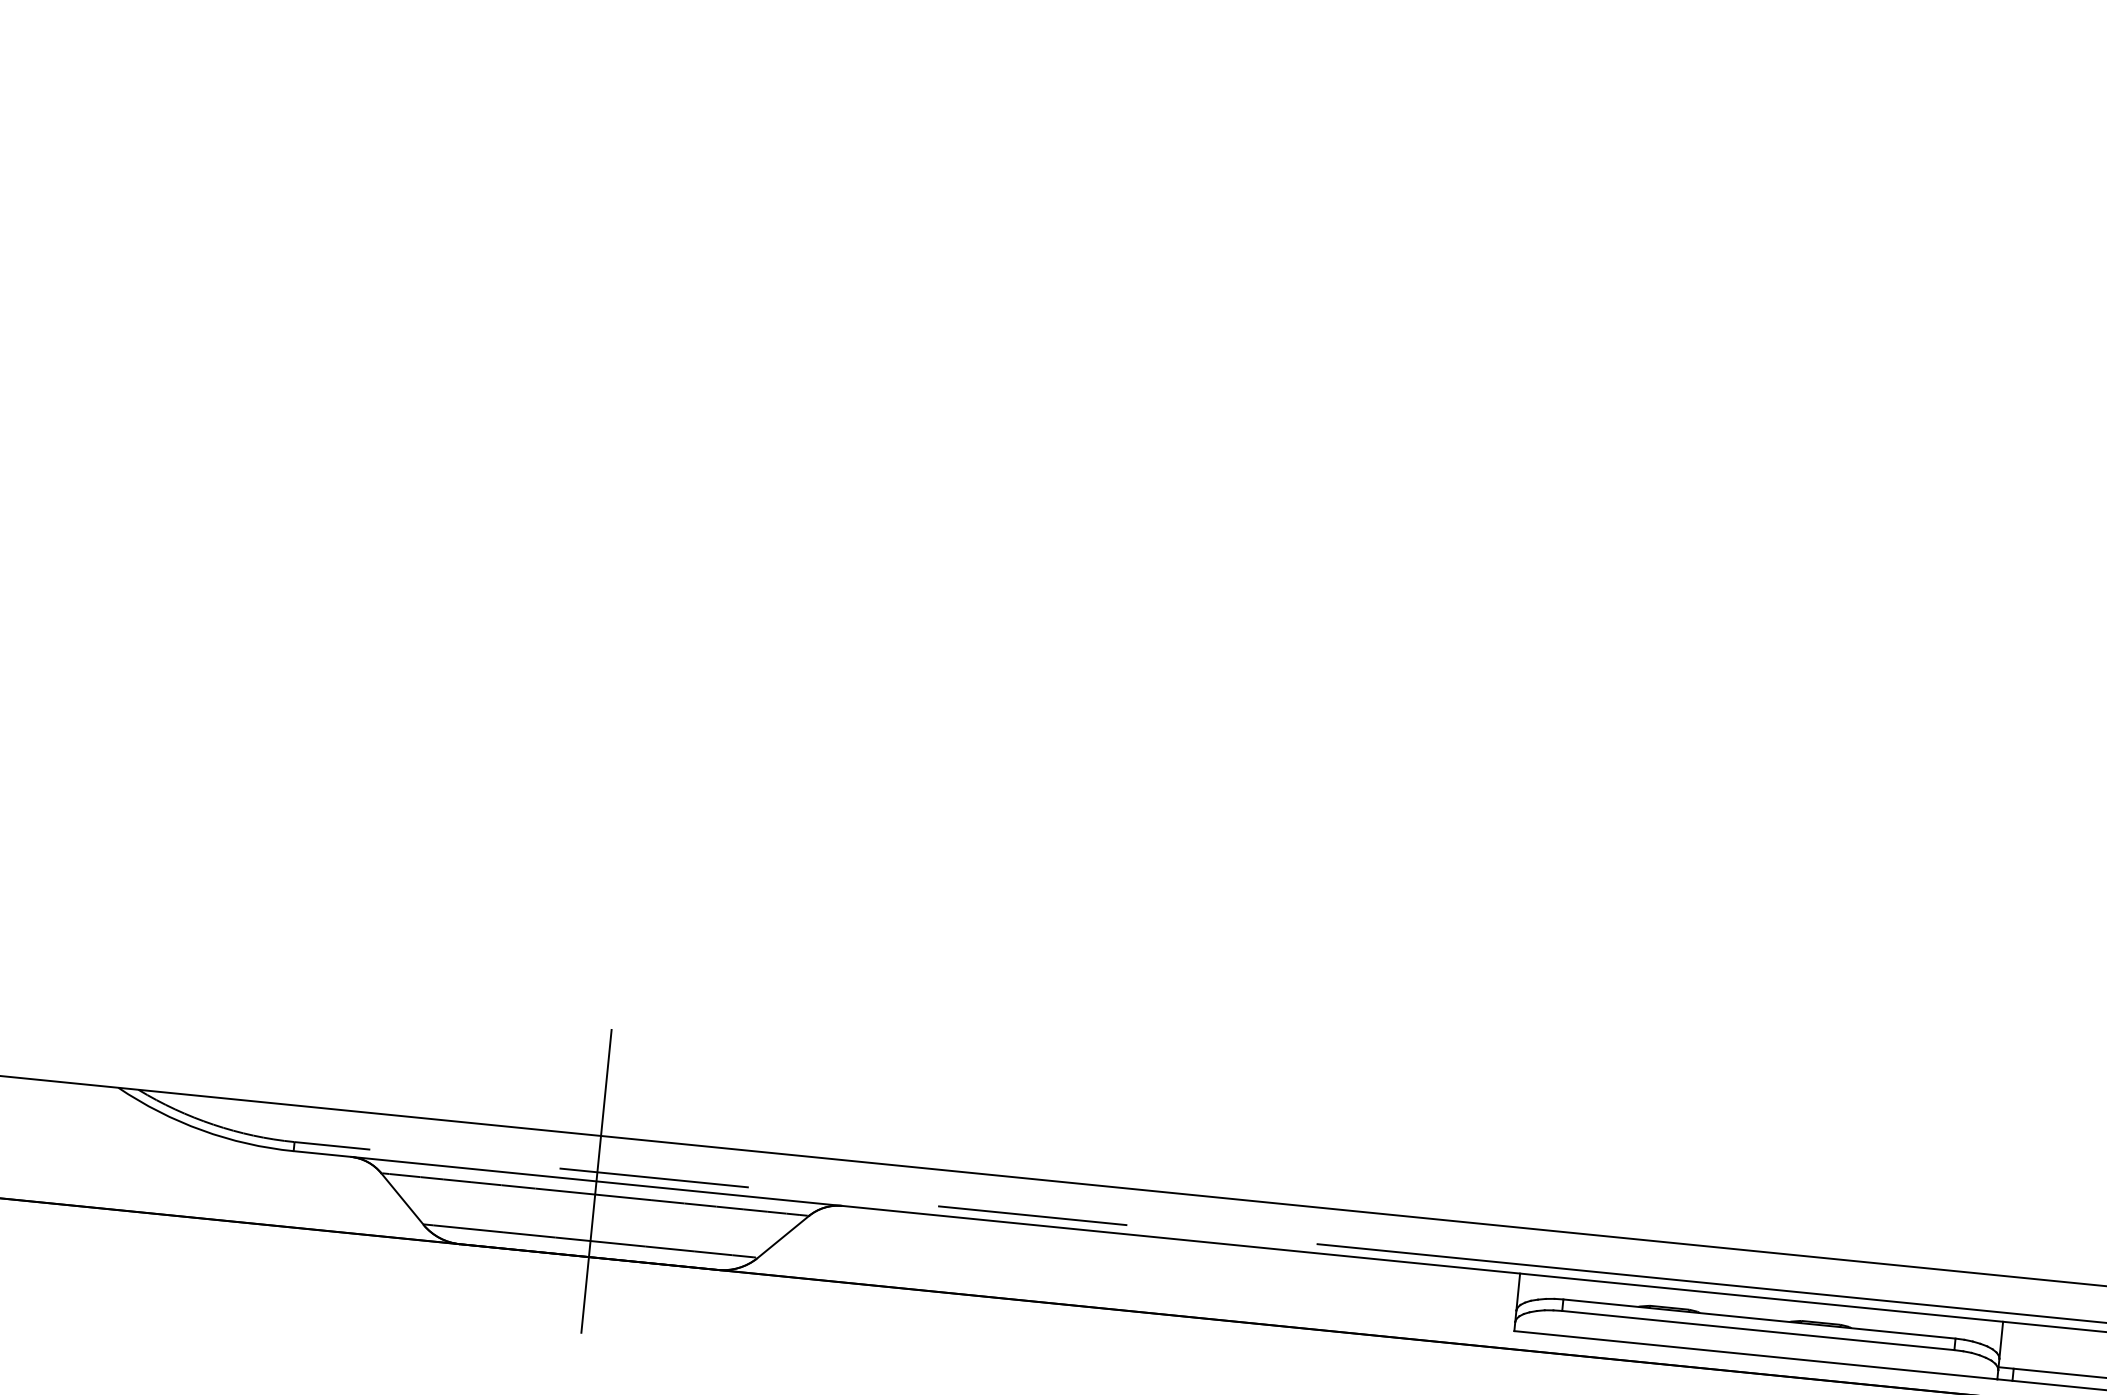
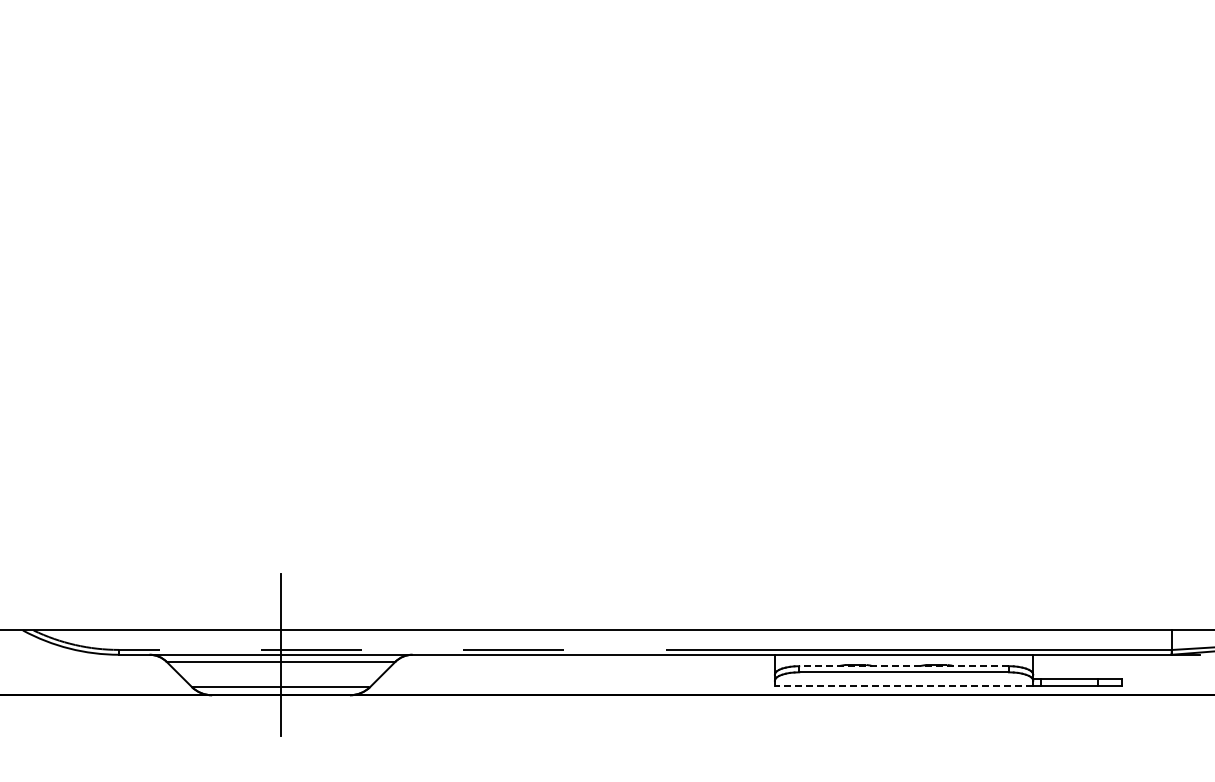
line: (1760, 1319) -> (904, 666), solid -> dashed
line: (1754, 1355) -> (903, 685), solid -> dashed

